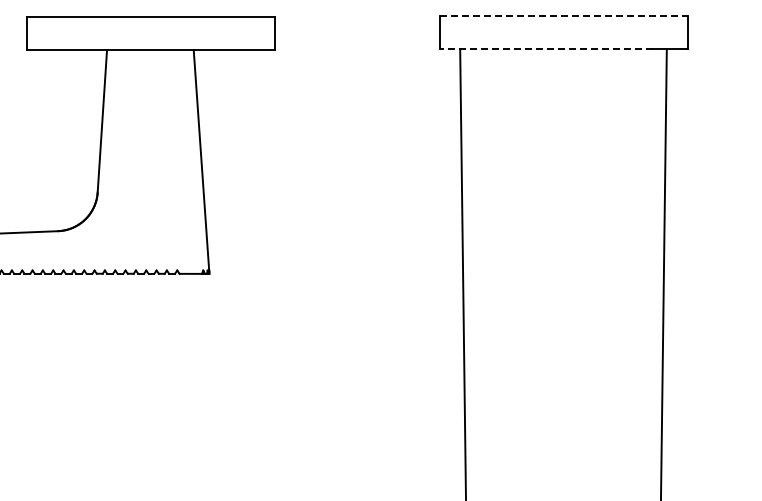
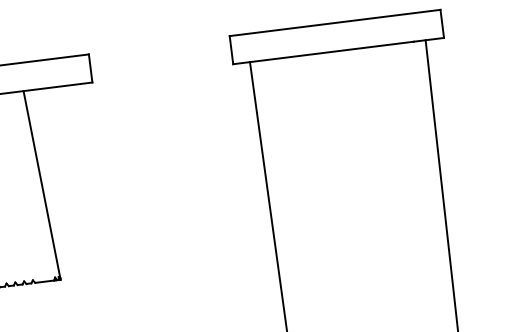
line: (564, 16) -> (335, 23), dashed -> solid
line: (546, 49) -> (323, 53), dashed -> solid

